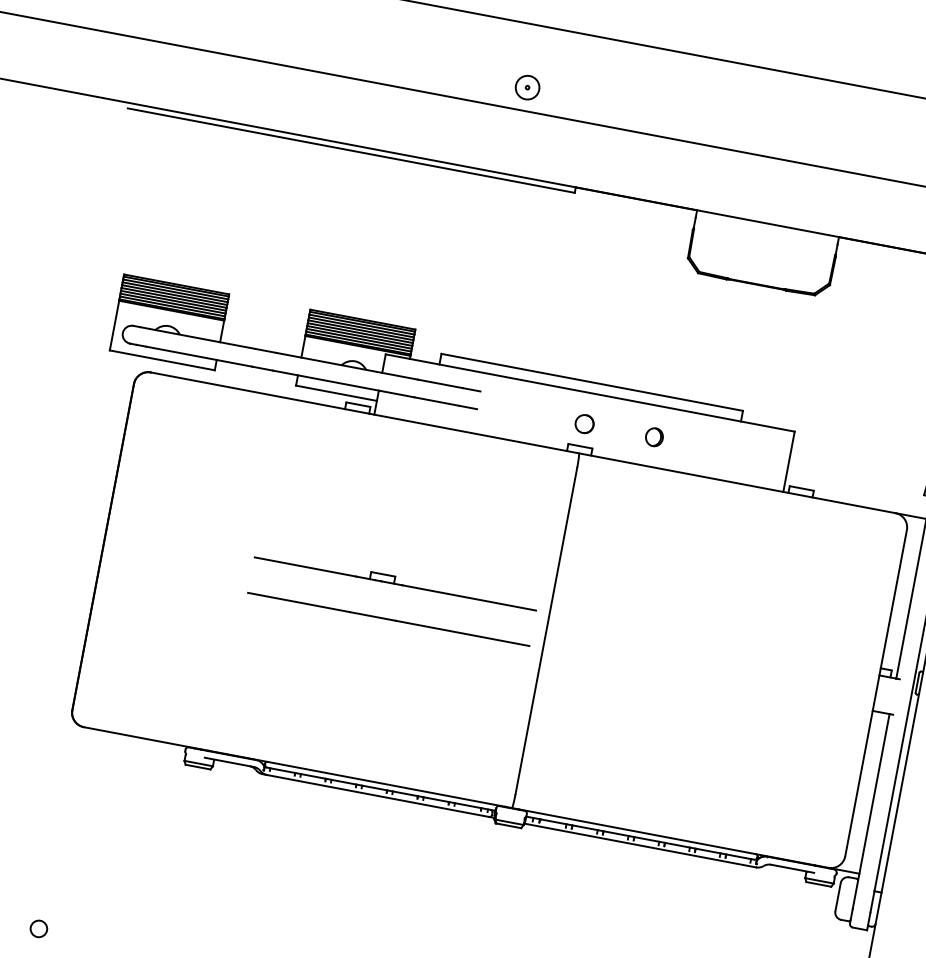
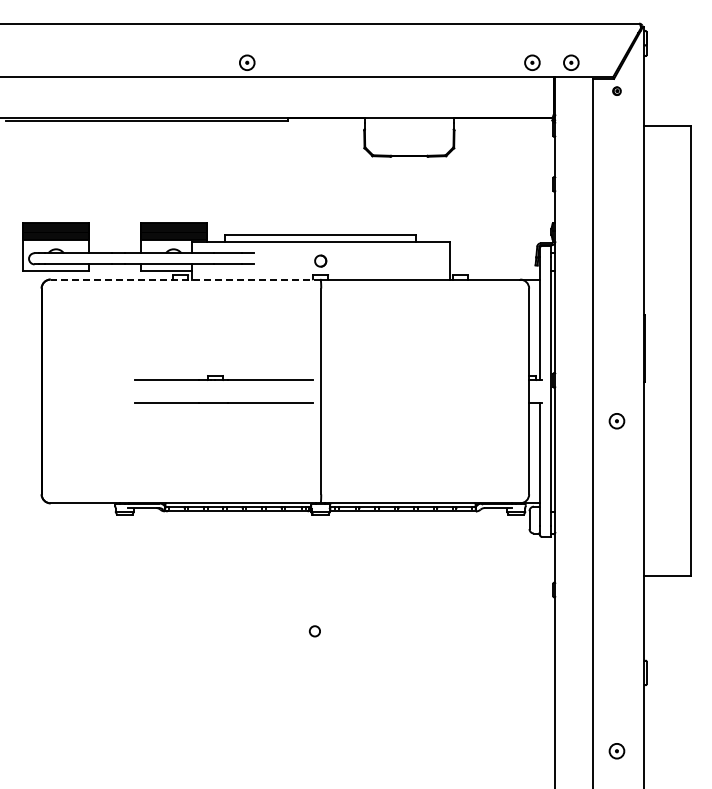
line: (364, 412) -> (185, 279), solid -> dashed
part: (654, 436) -> (364, 260), removed
circle: (38, 929) -> (46, 631), removed

